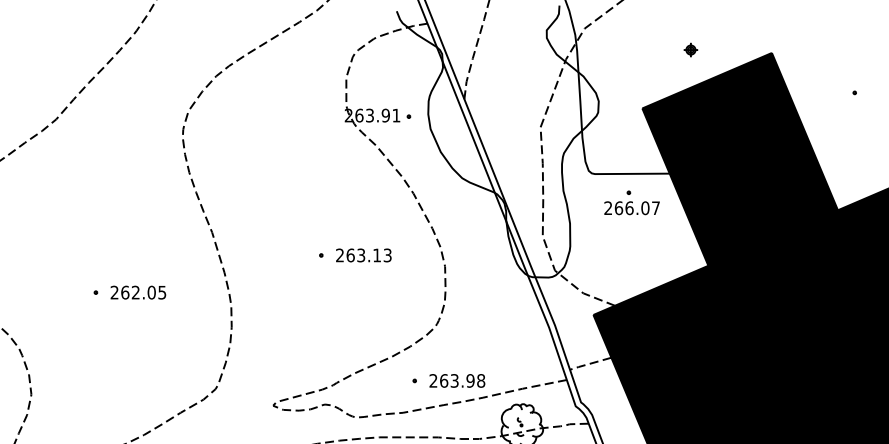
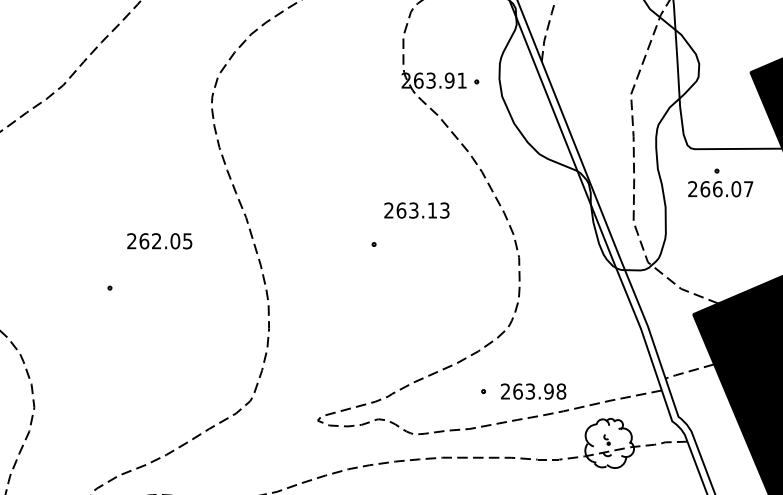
part: (631, 202) -> (720, 182), moved
text: (363, 255) -> (416, 210), moved
text: (138, 292) -> (159, 241), moved

